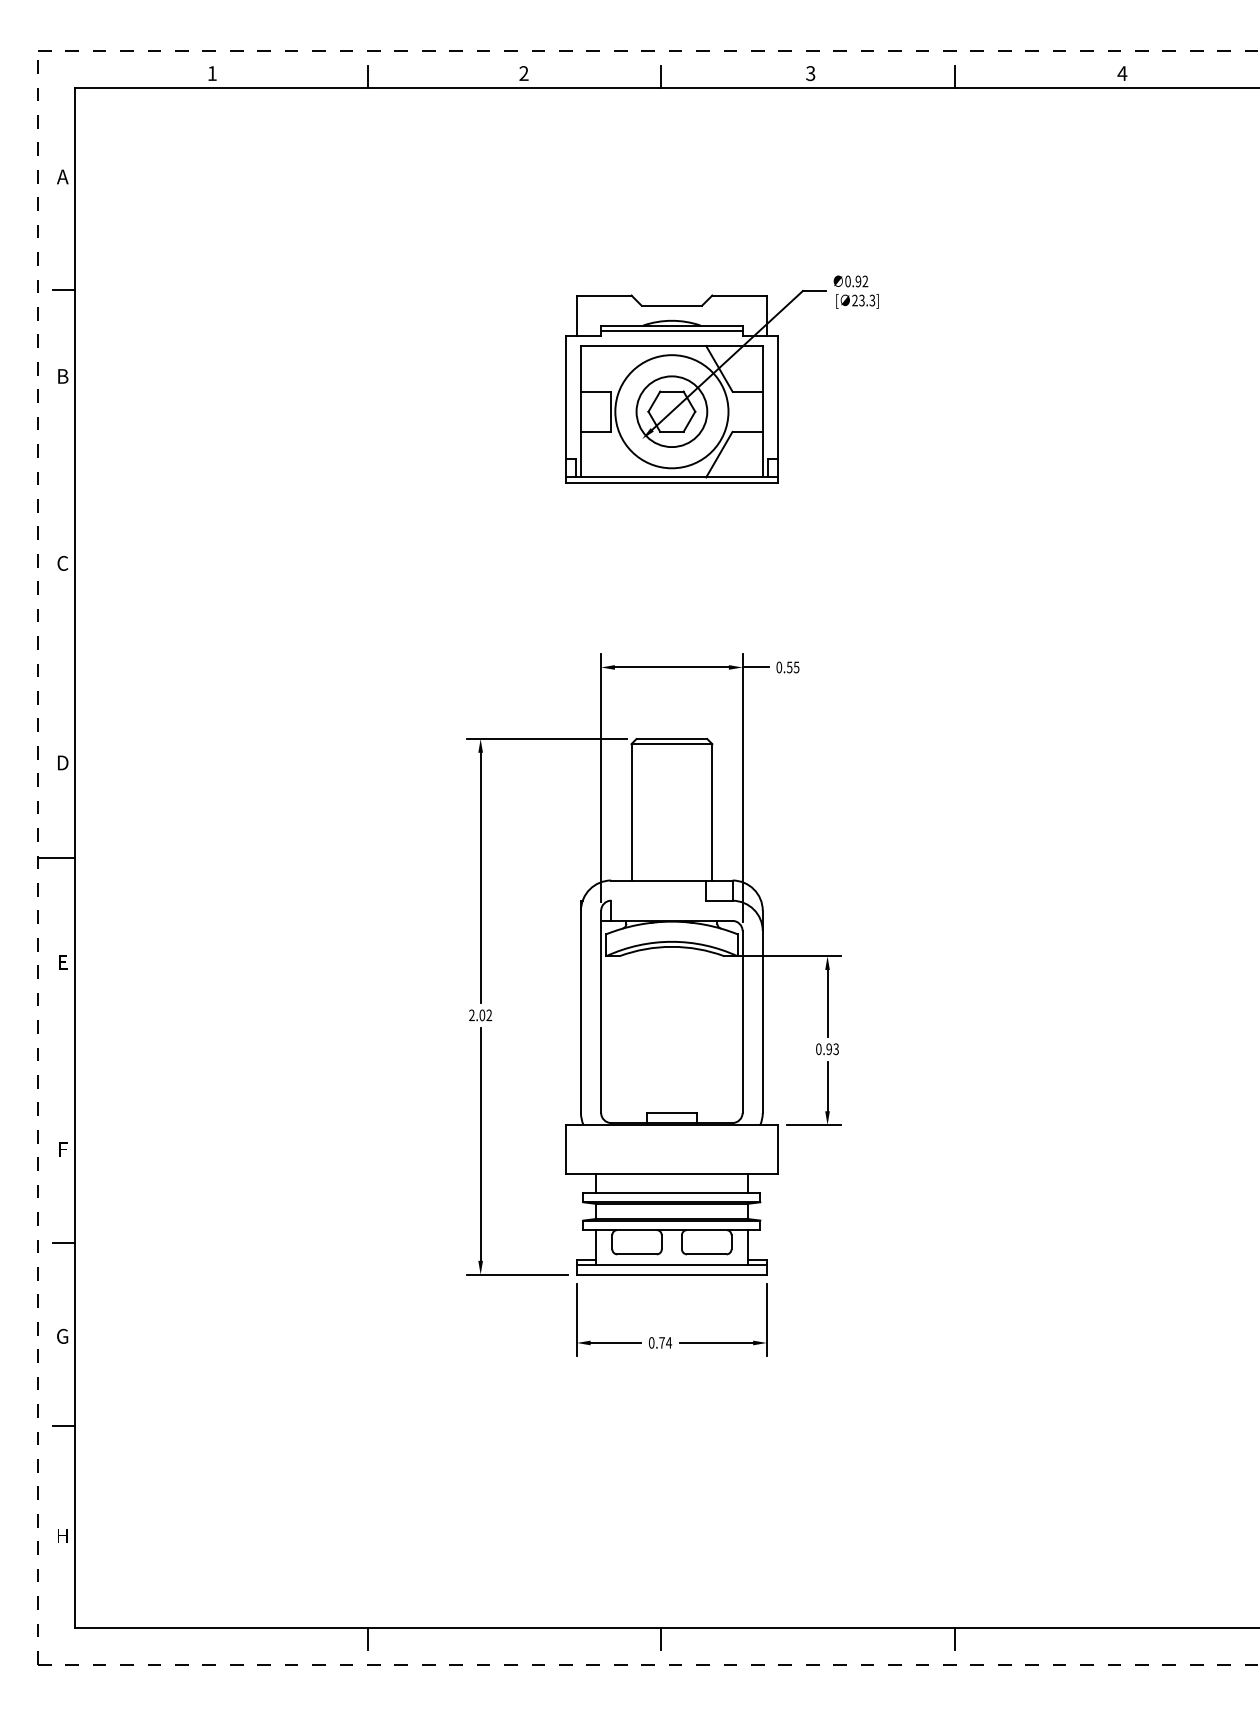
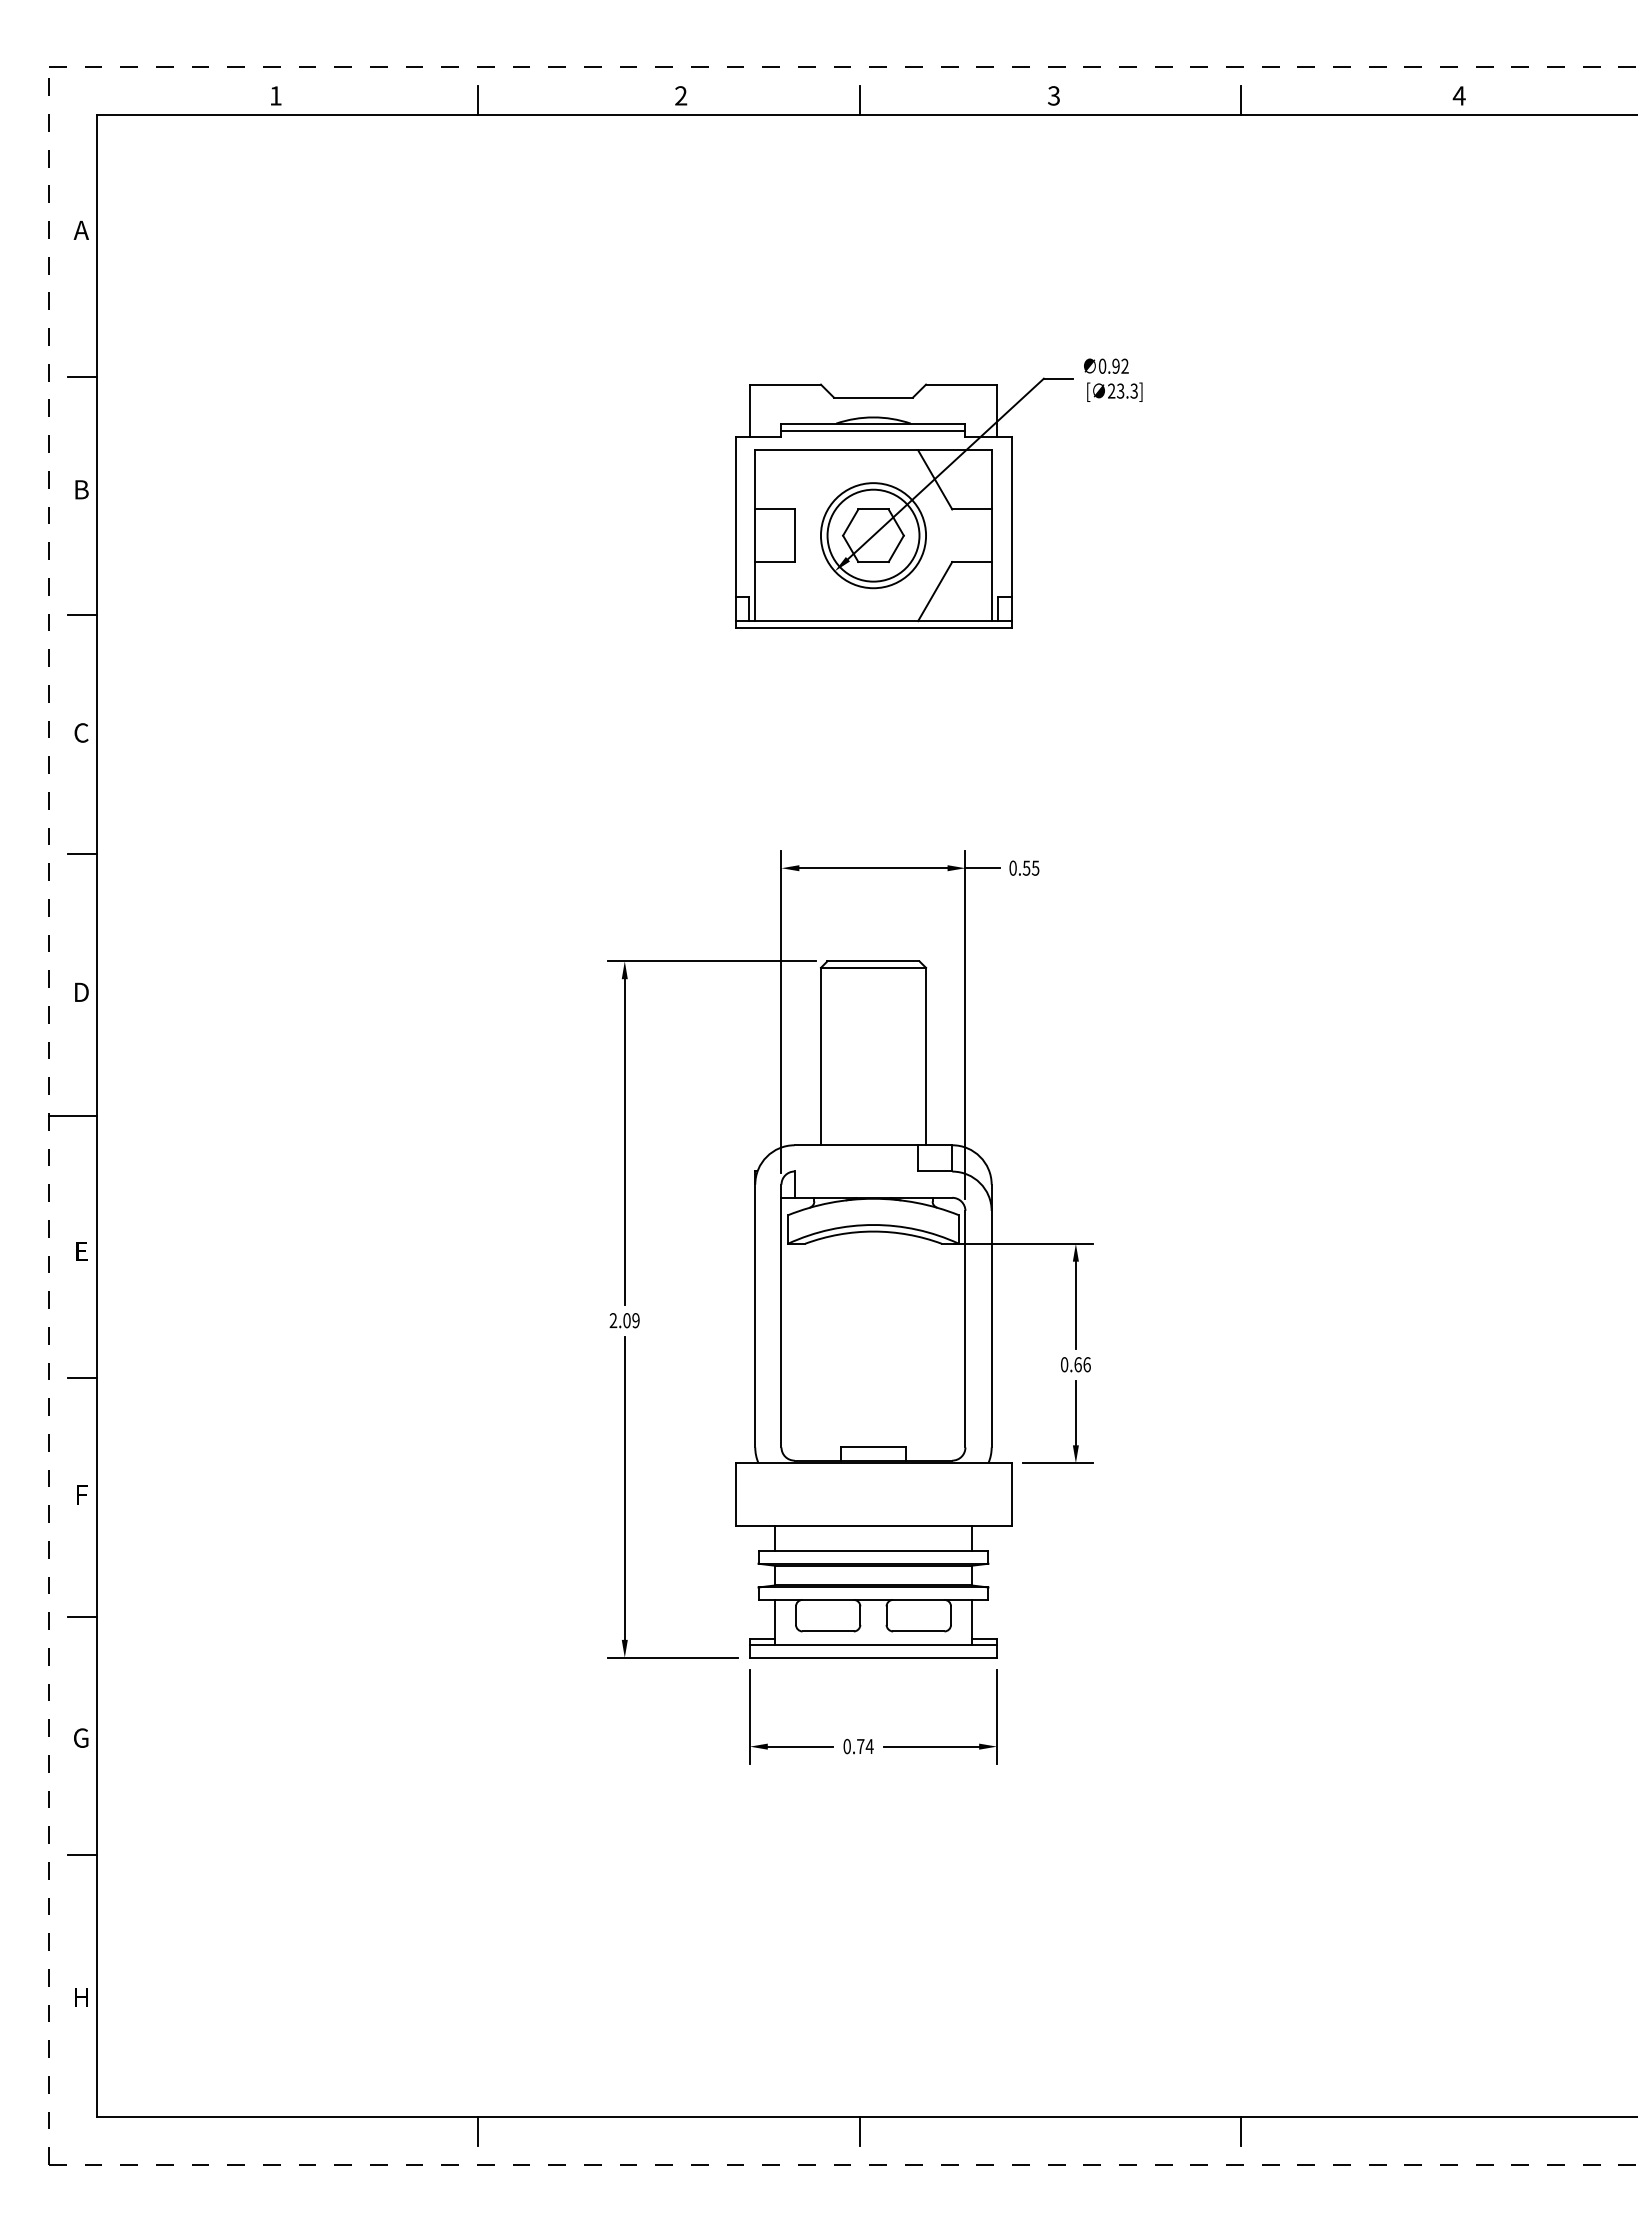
circle: (671, 411) -> (873, 535), size x0.71
line: (63, 473) -> (82, 615), added
line: (63, 656) -> (82, 853), added
text: (488, 1015) -> (635, 1320), 2.02 -> 2.09
text: (832, 1049) -> (1082, 1364), 0.93 -> 0.66
line: (63, 1059) -> (82, 1378), added

